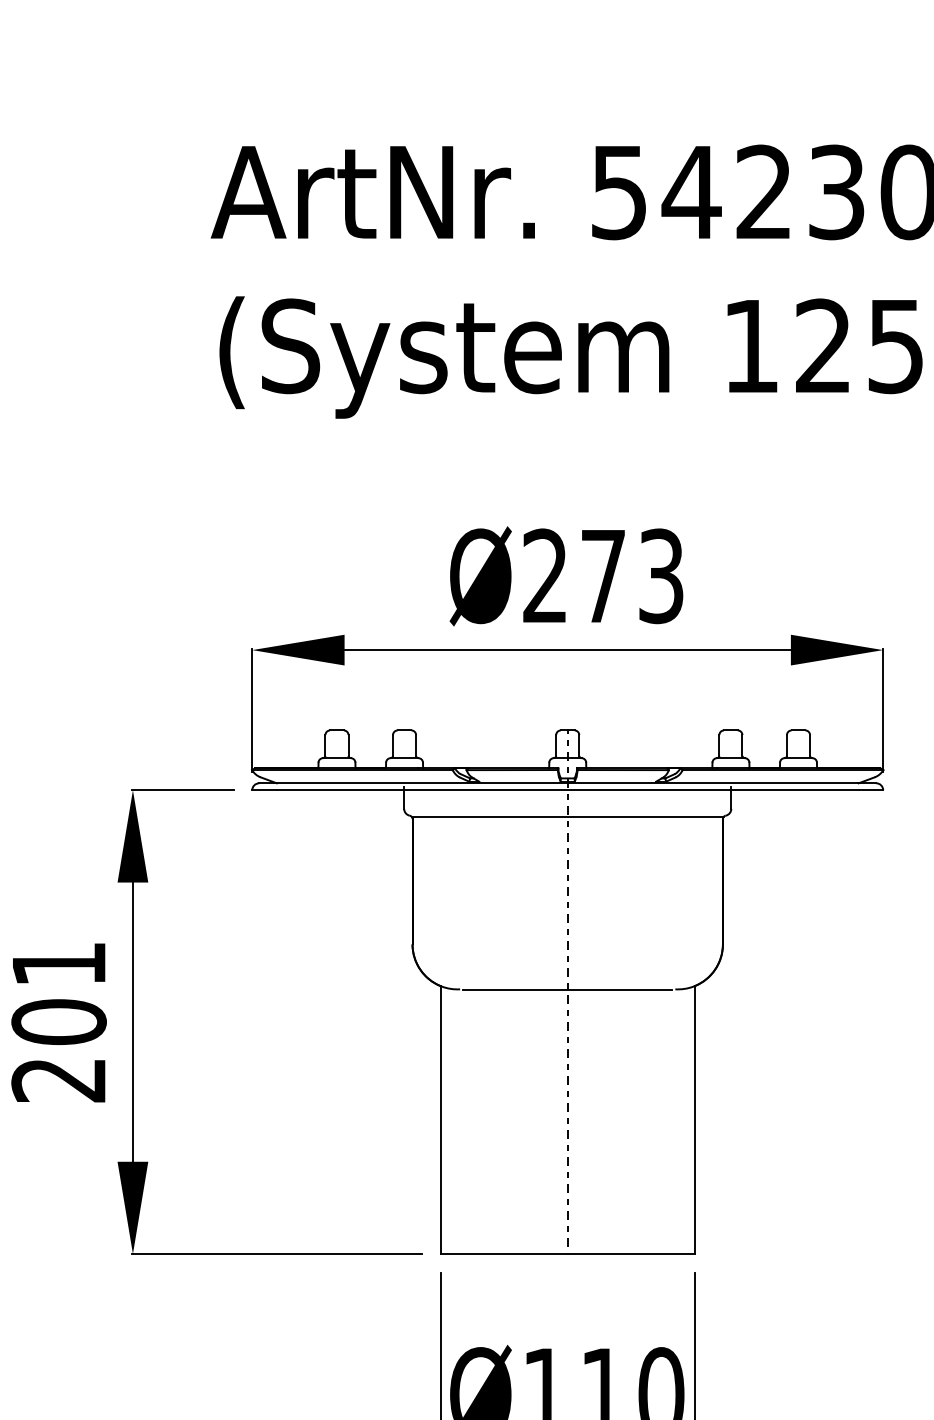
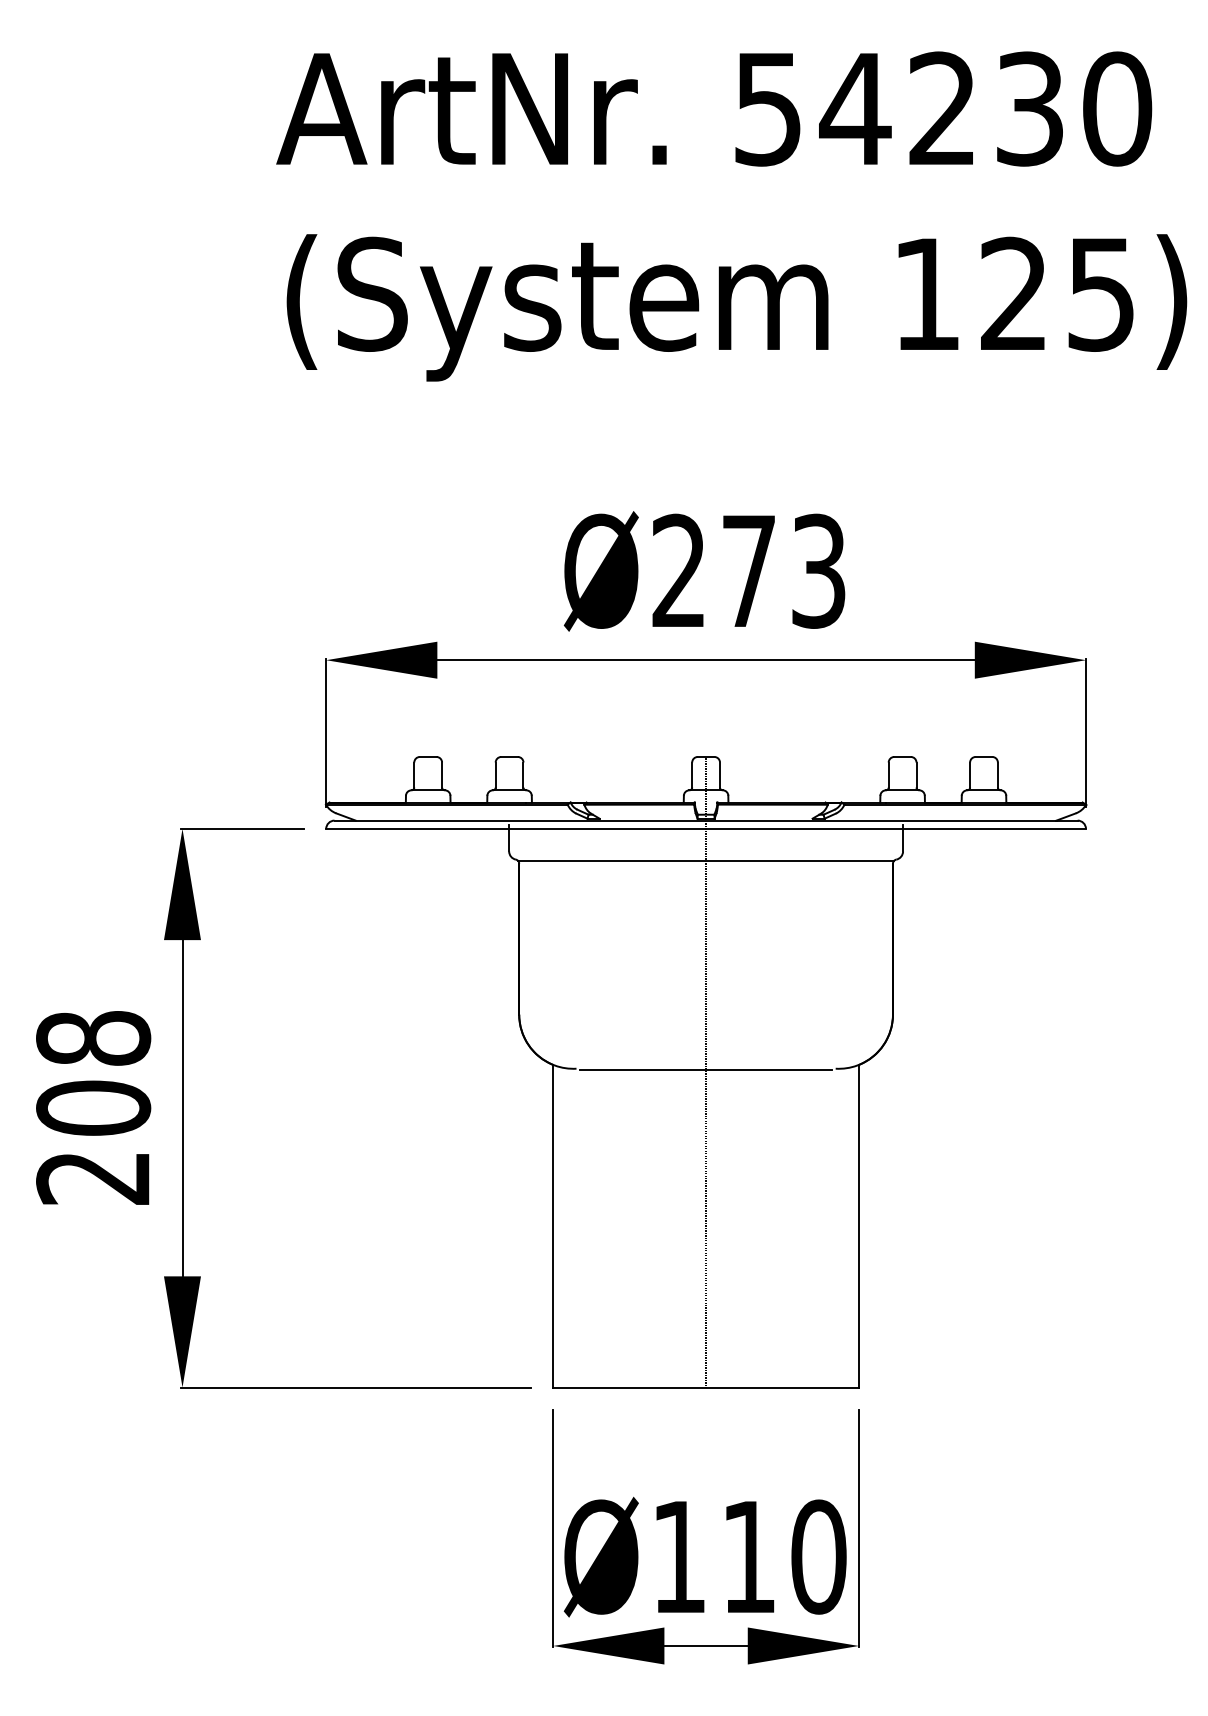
text: (59, 964) -> (93, 1038), 201 -> 208

